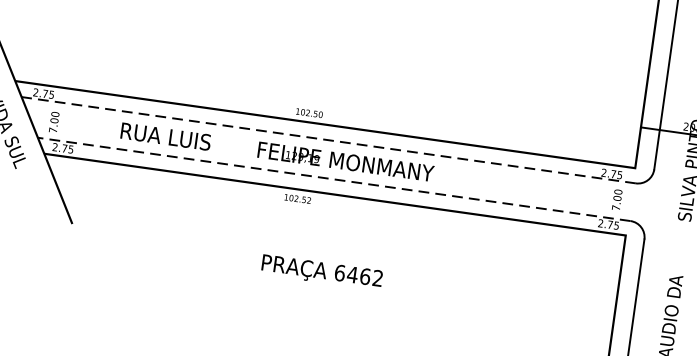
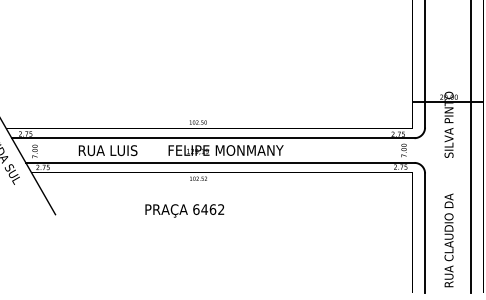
line: (327, 140) -> (212, 138), dashed -> solid
line: (333, 178) -> (219, 162), dashed -> solid
text: (321, 271) -> (184, 210), moved

